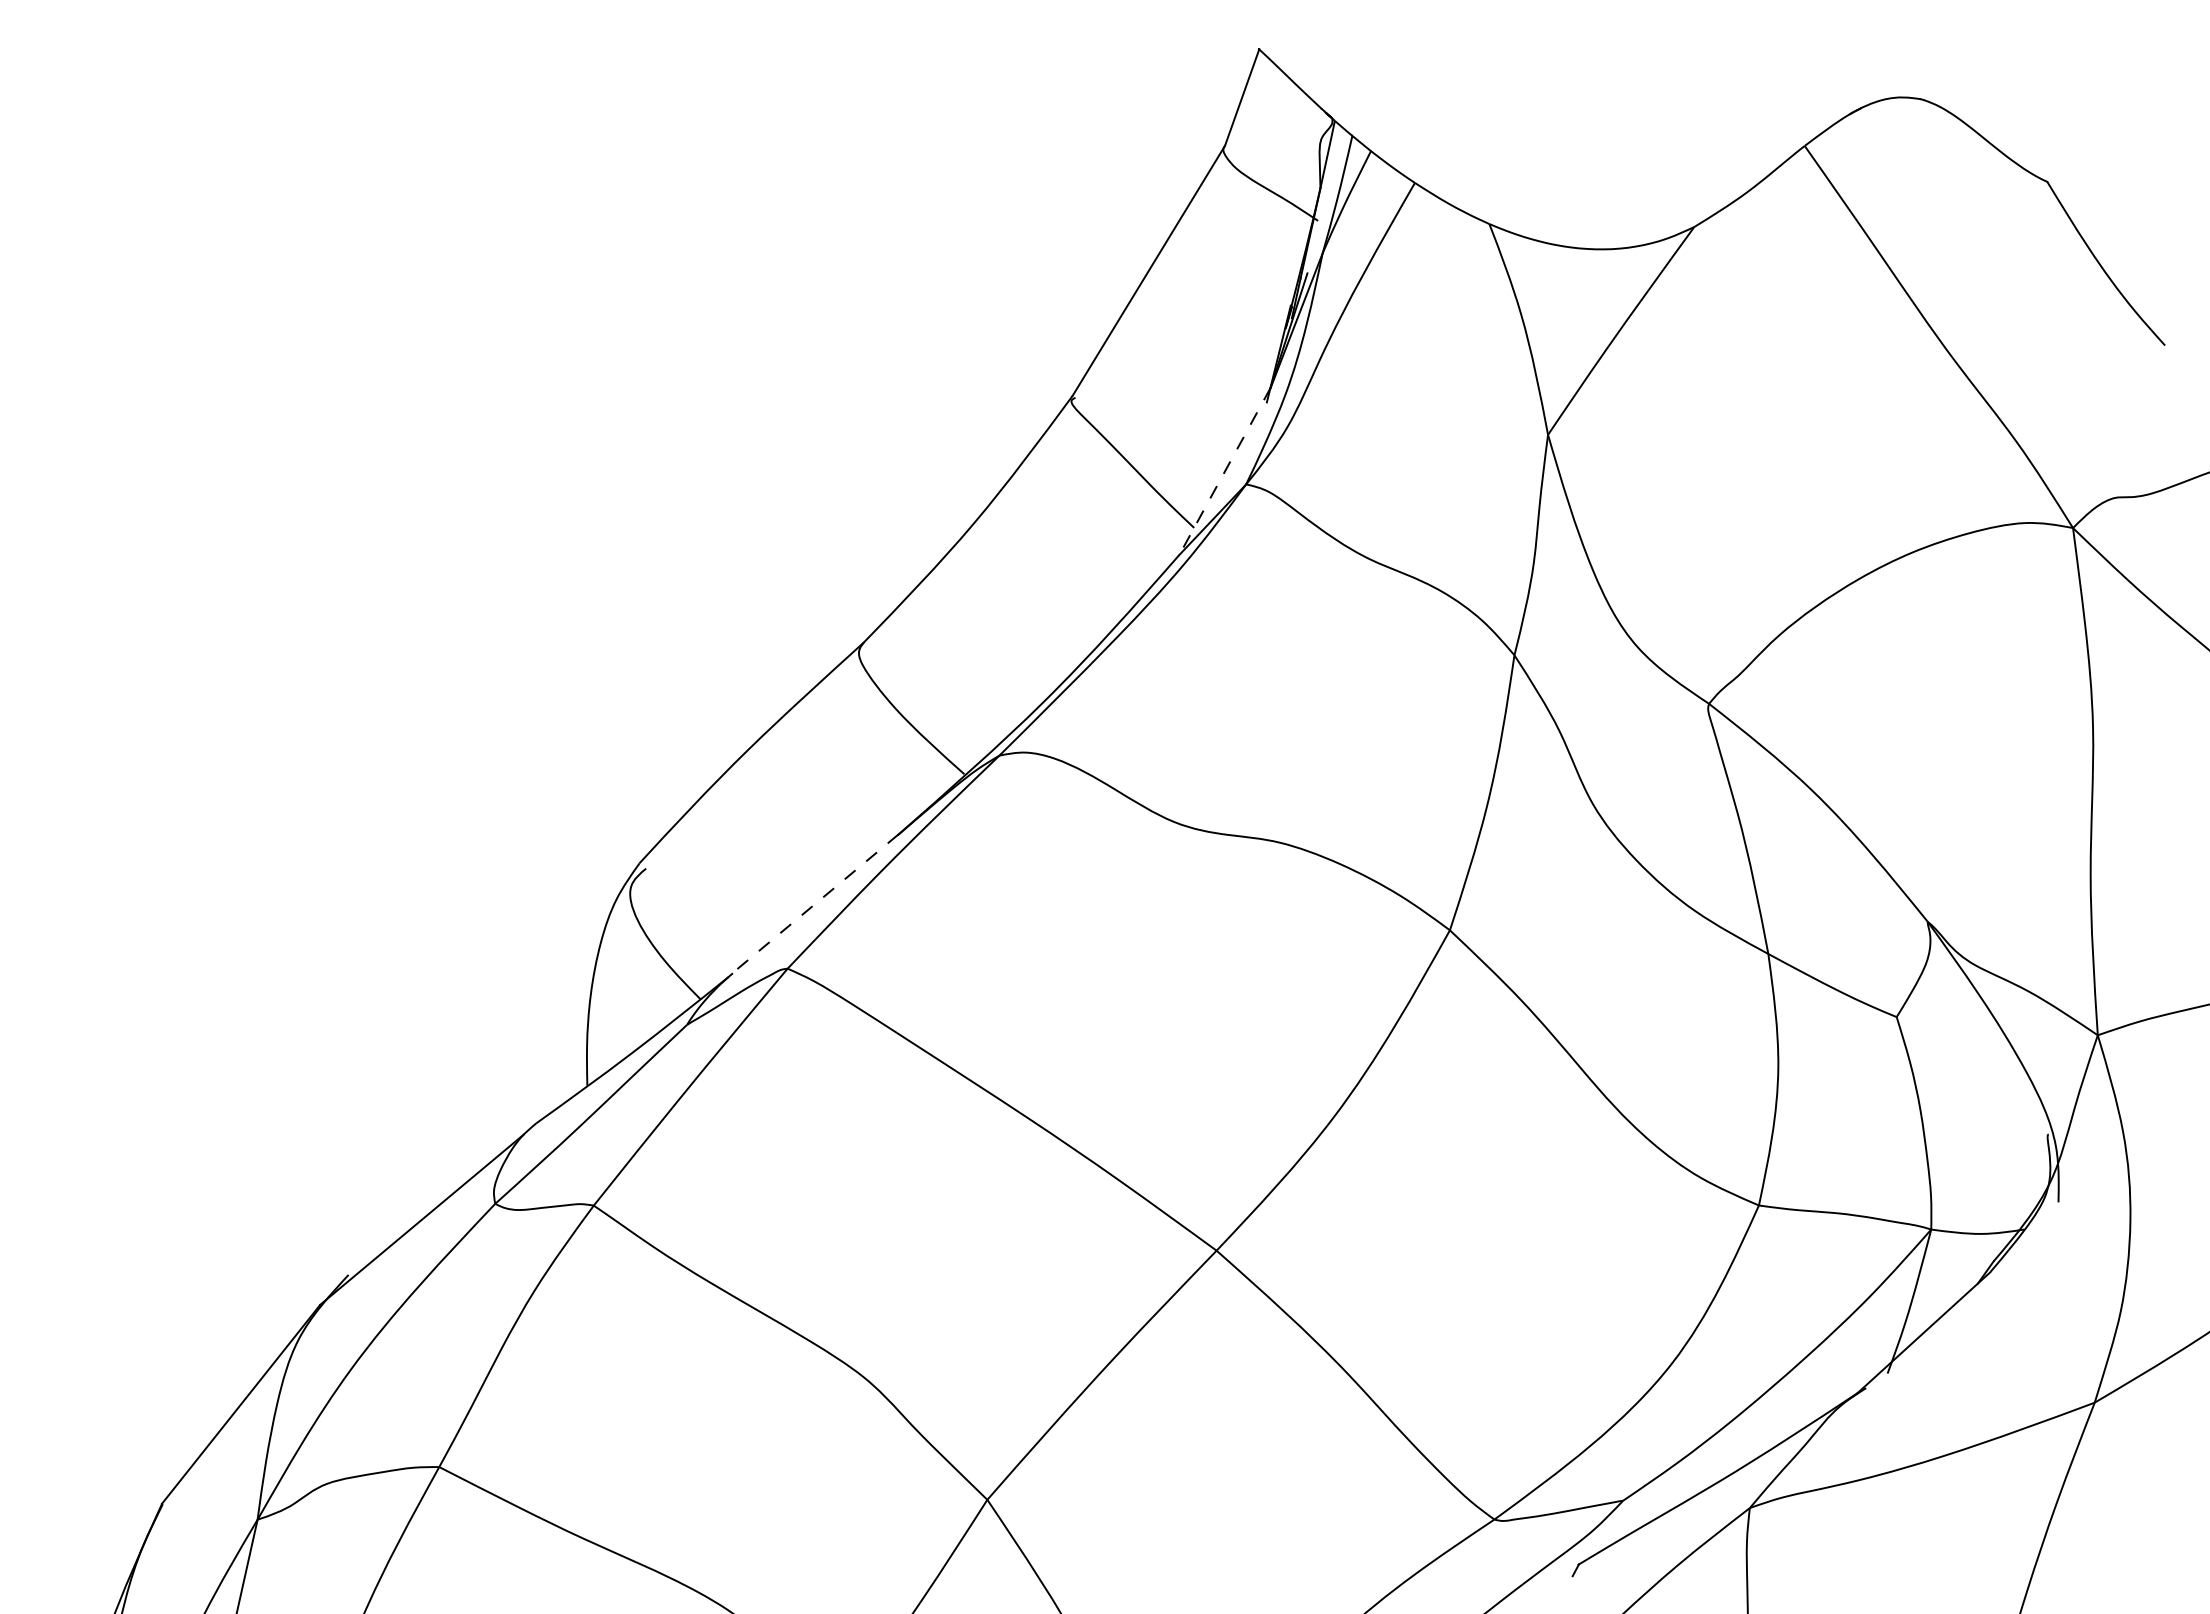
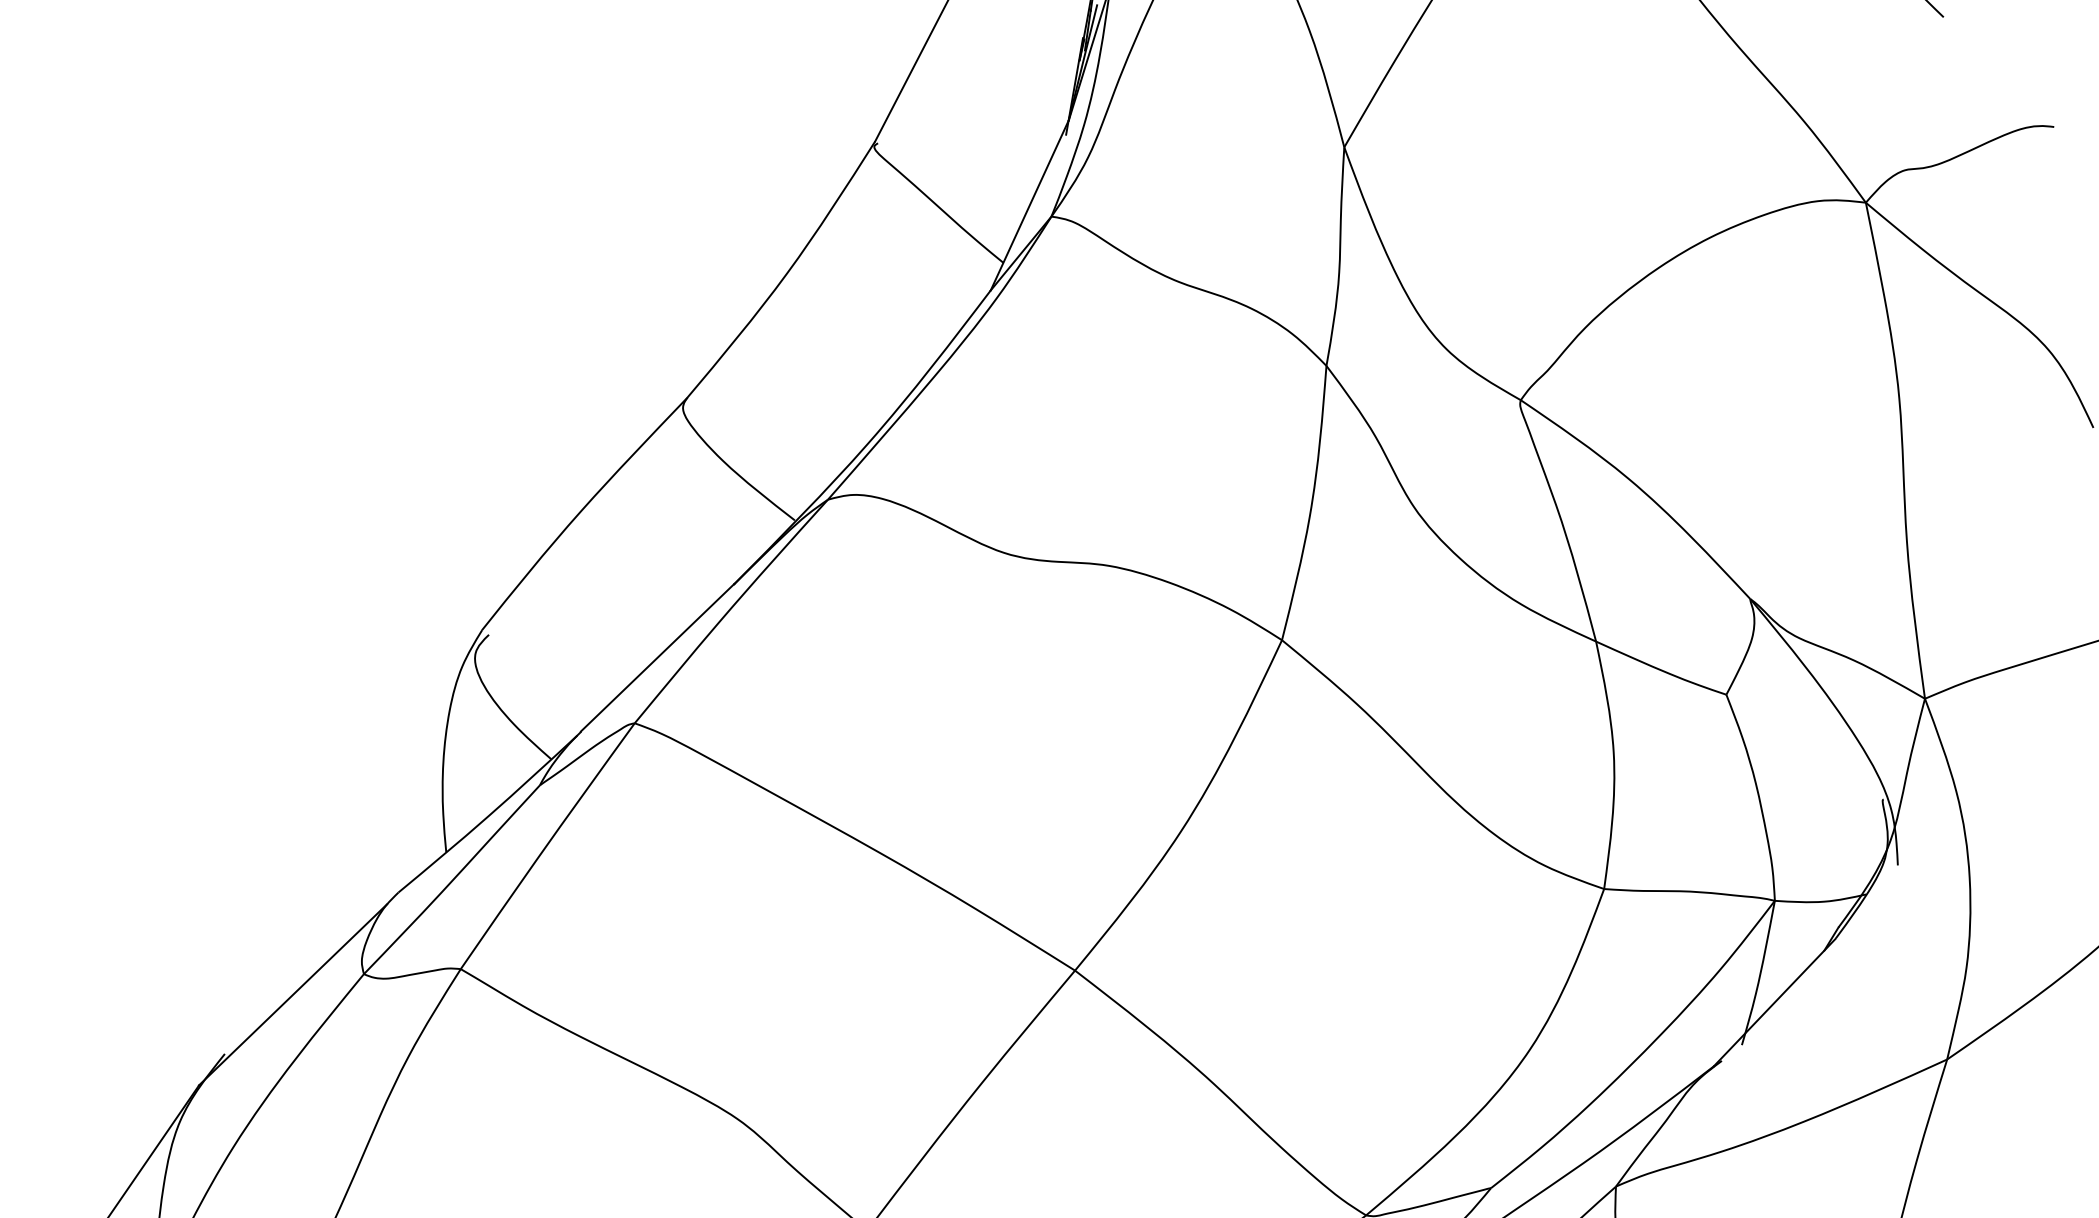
line: (1224, 471) -> (1029, 205), dashed -> solid
line: (815, 904) -> (657, 658), dashed -> solid

